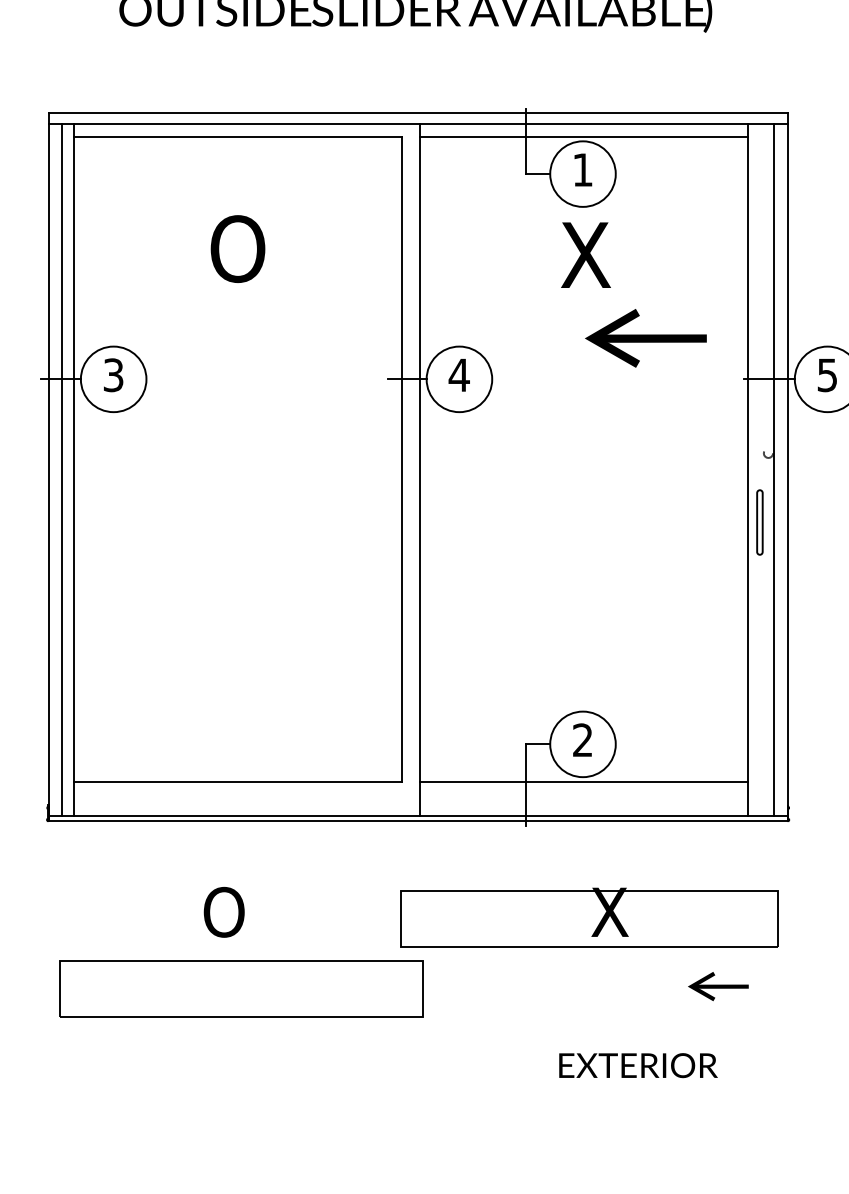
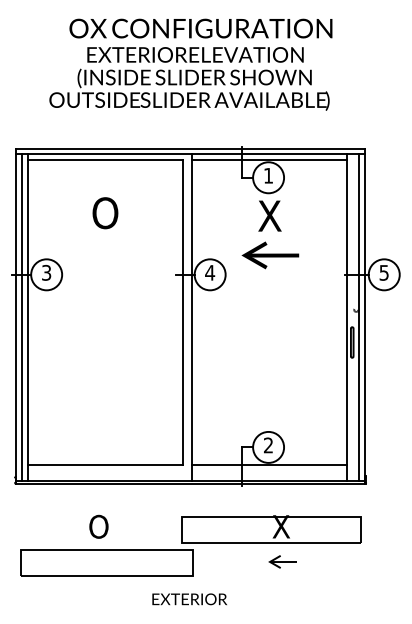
part: (646, 338) -> (270, 255), moved
part: (718, 985) -> (282, 561), moved
text: (637, 1065) -> (189, 599), moved

